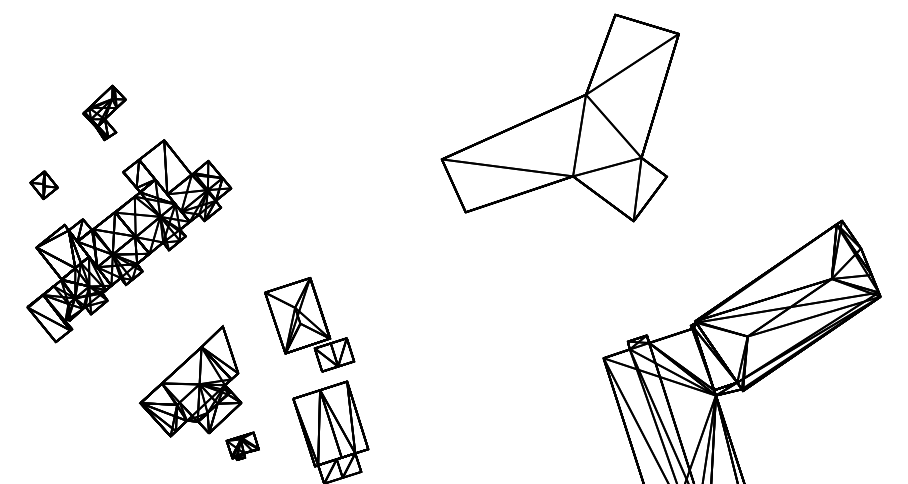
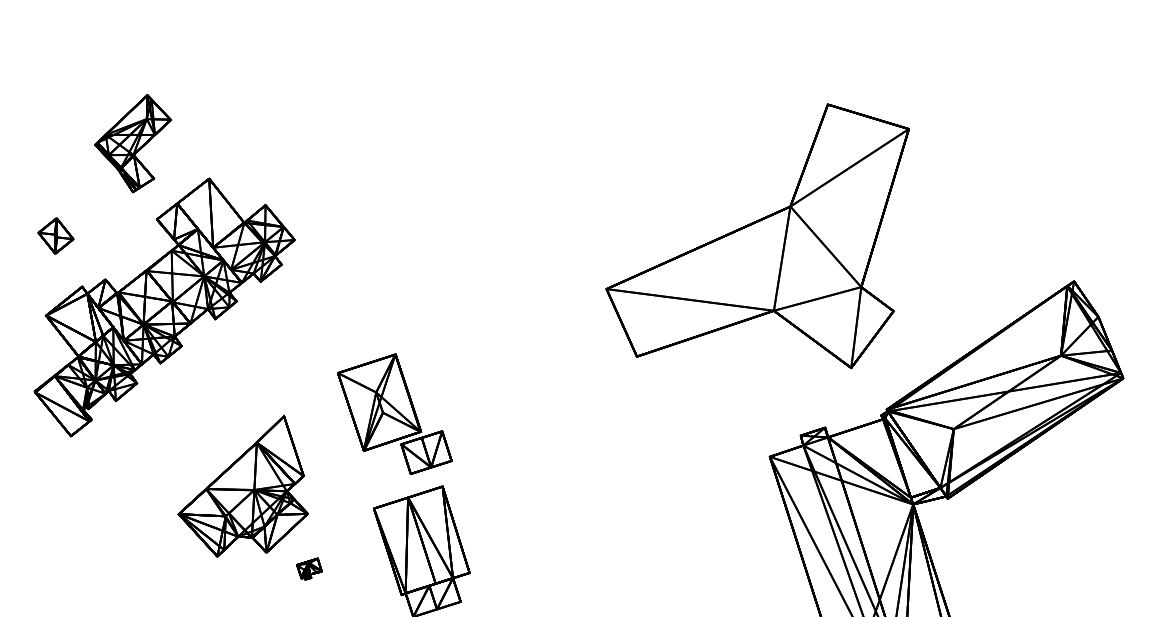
part: (104, 112) -> (132, 143), size x1.4
part: (560, 118) -> (757, 236), moved
part: (242, 445) -> (309, 568), size x0.6

